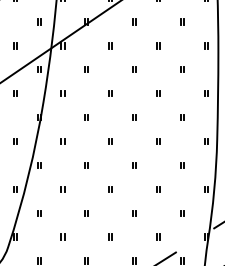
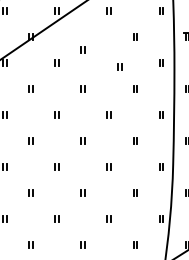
part: (134, 21) -> (82, 49), moved
part: (158, 45) -> (120, 66), moved

